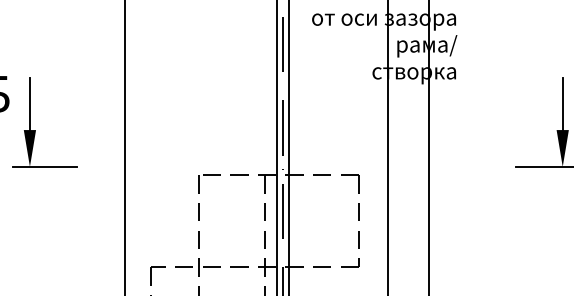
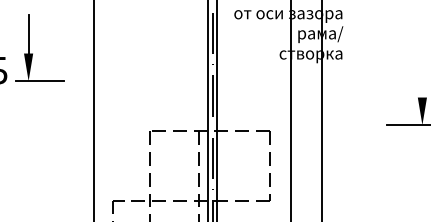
line: (562, 103) -> (422, 77), removed
part: (35, 130) -> (32, 53), moved

